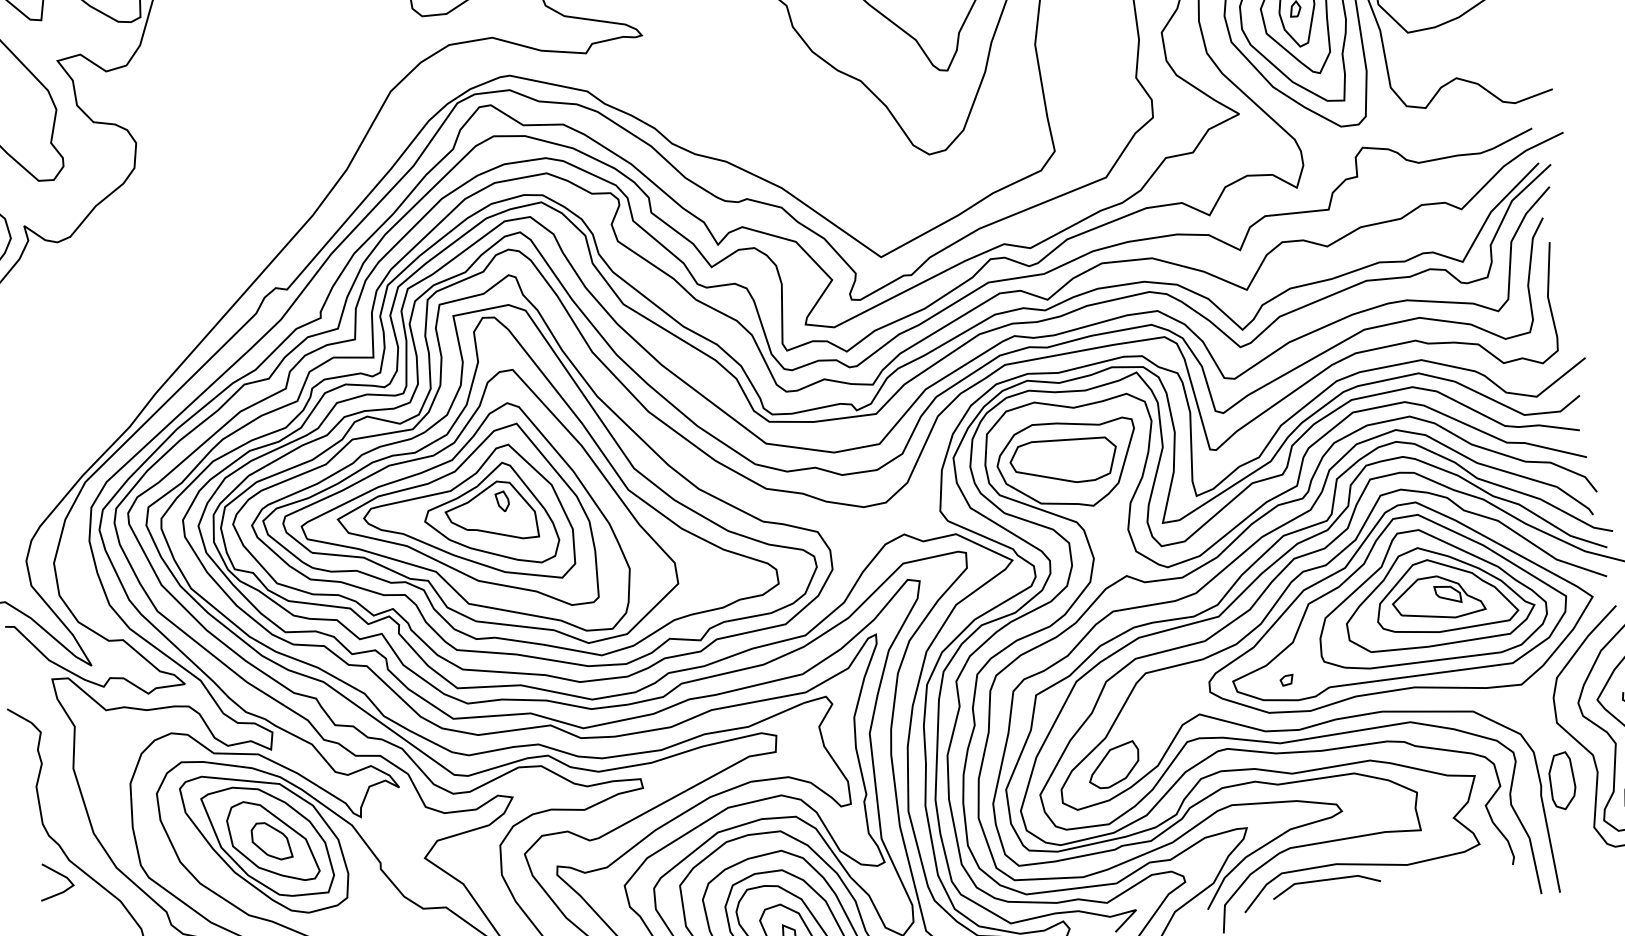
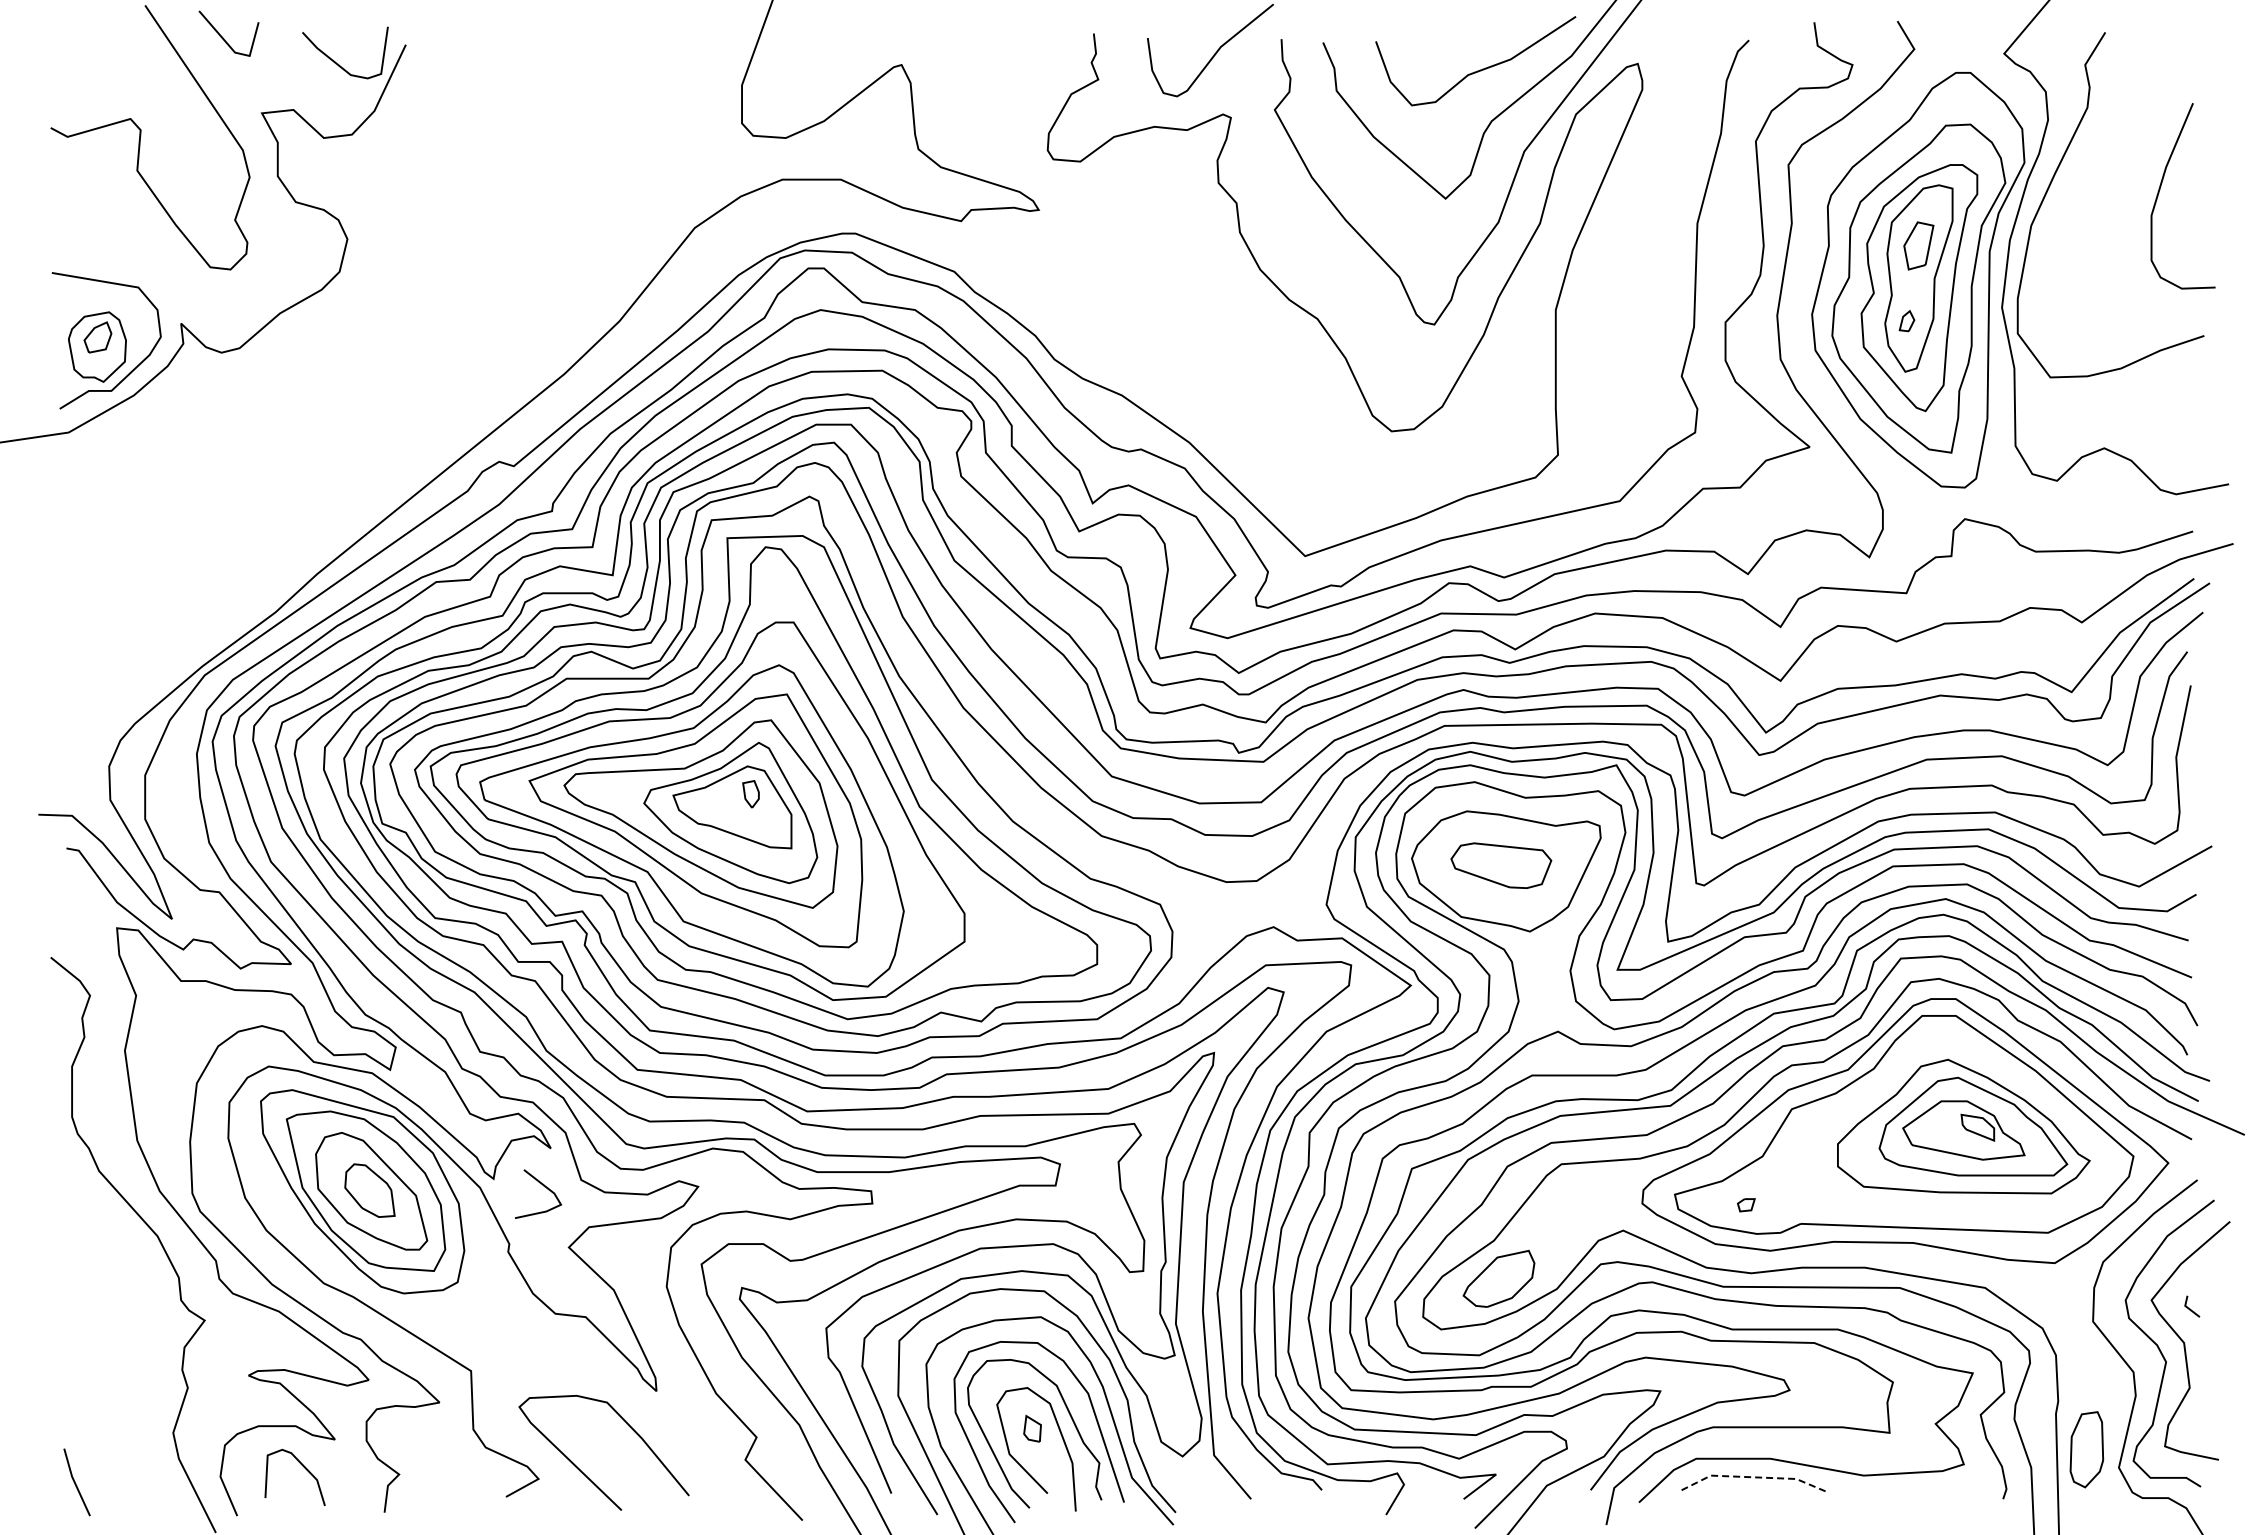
part: (1064, 460) -> (1501, 865), size x0.7
part: (1428, 596) -> (1951, 1125), removed
part: (1561, 781) -> (2086, 1449), moved
line: (59, 874) -> (544, 1187), moved
line: (1324, 880) -> (1751, 1477), solid -> dashed

